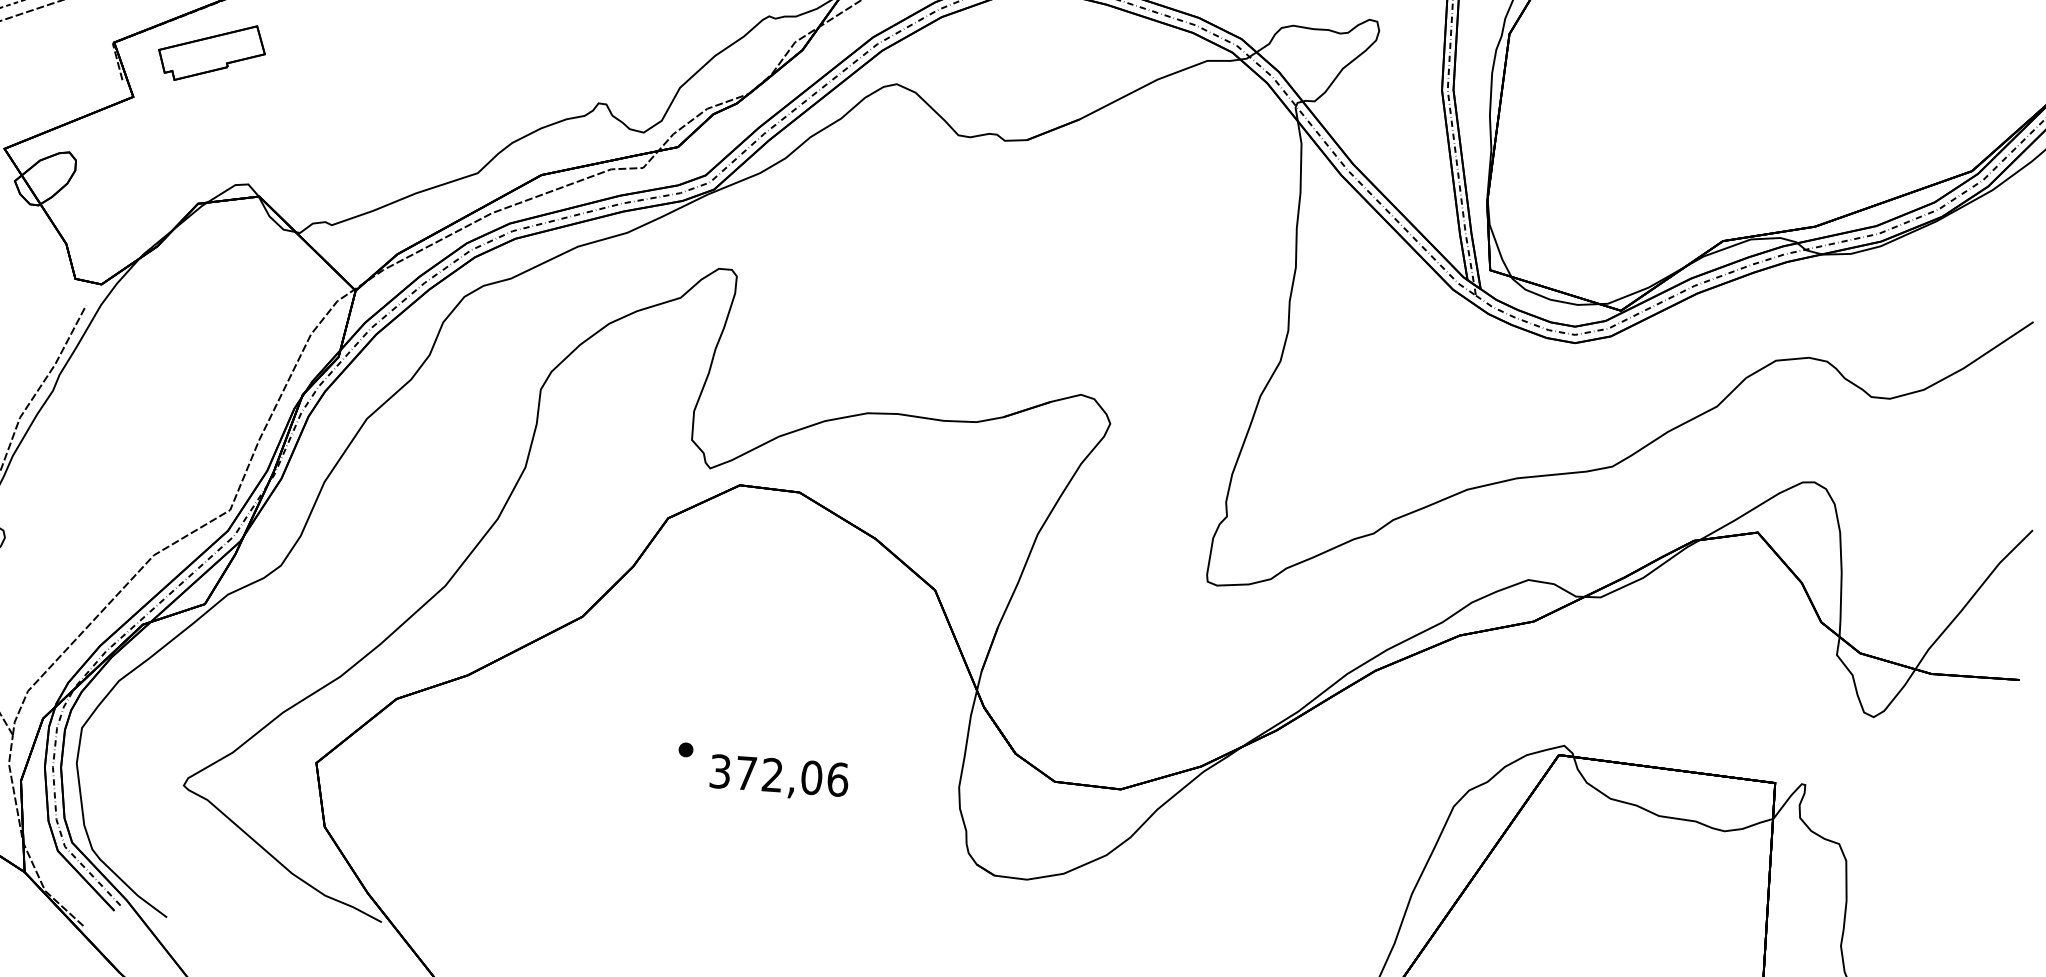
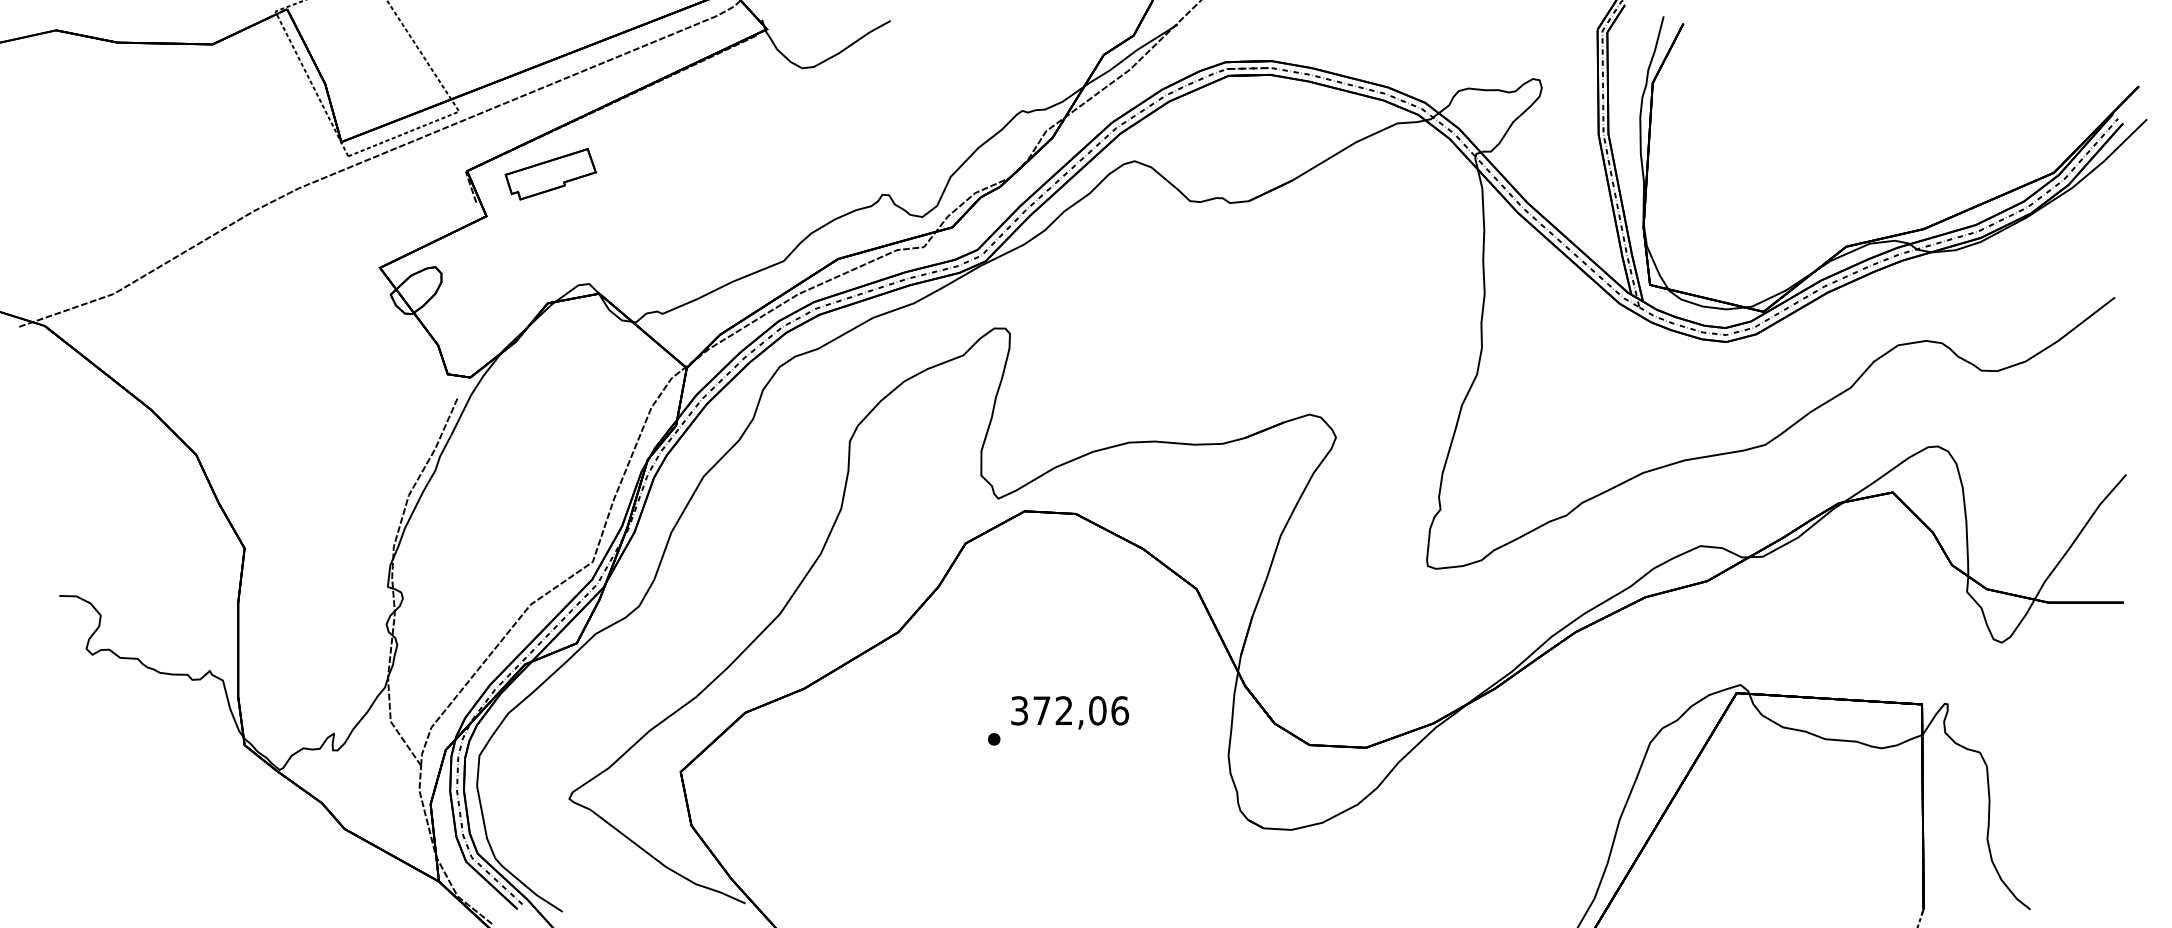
text: (778, 777) -> (1069, 712), moved

